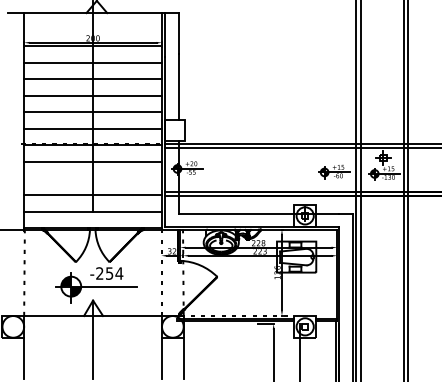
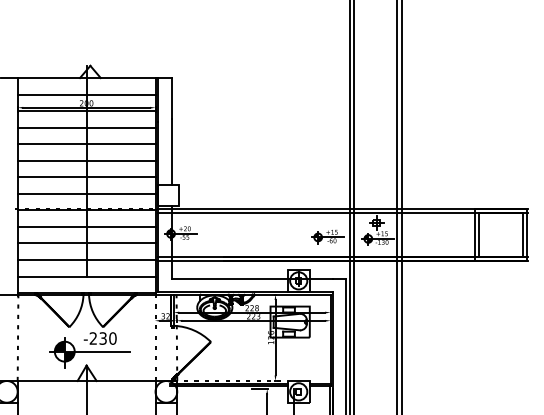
line: (92, 29) -> (86, 94), added
line: (92, 178) -> (86, 243), added
text: (113, 273) -> (107, 338), -254 -> -230

